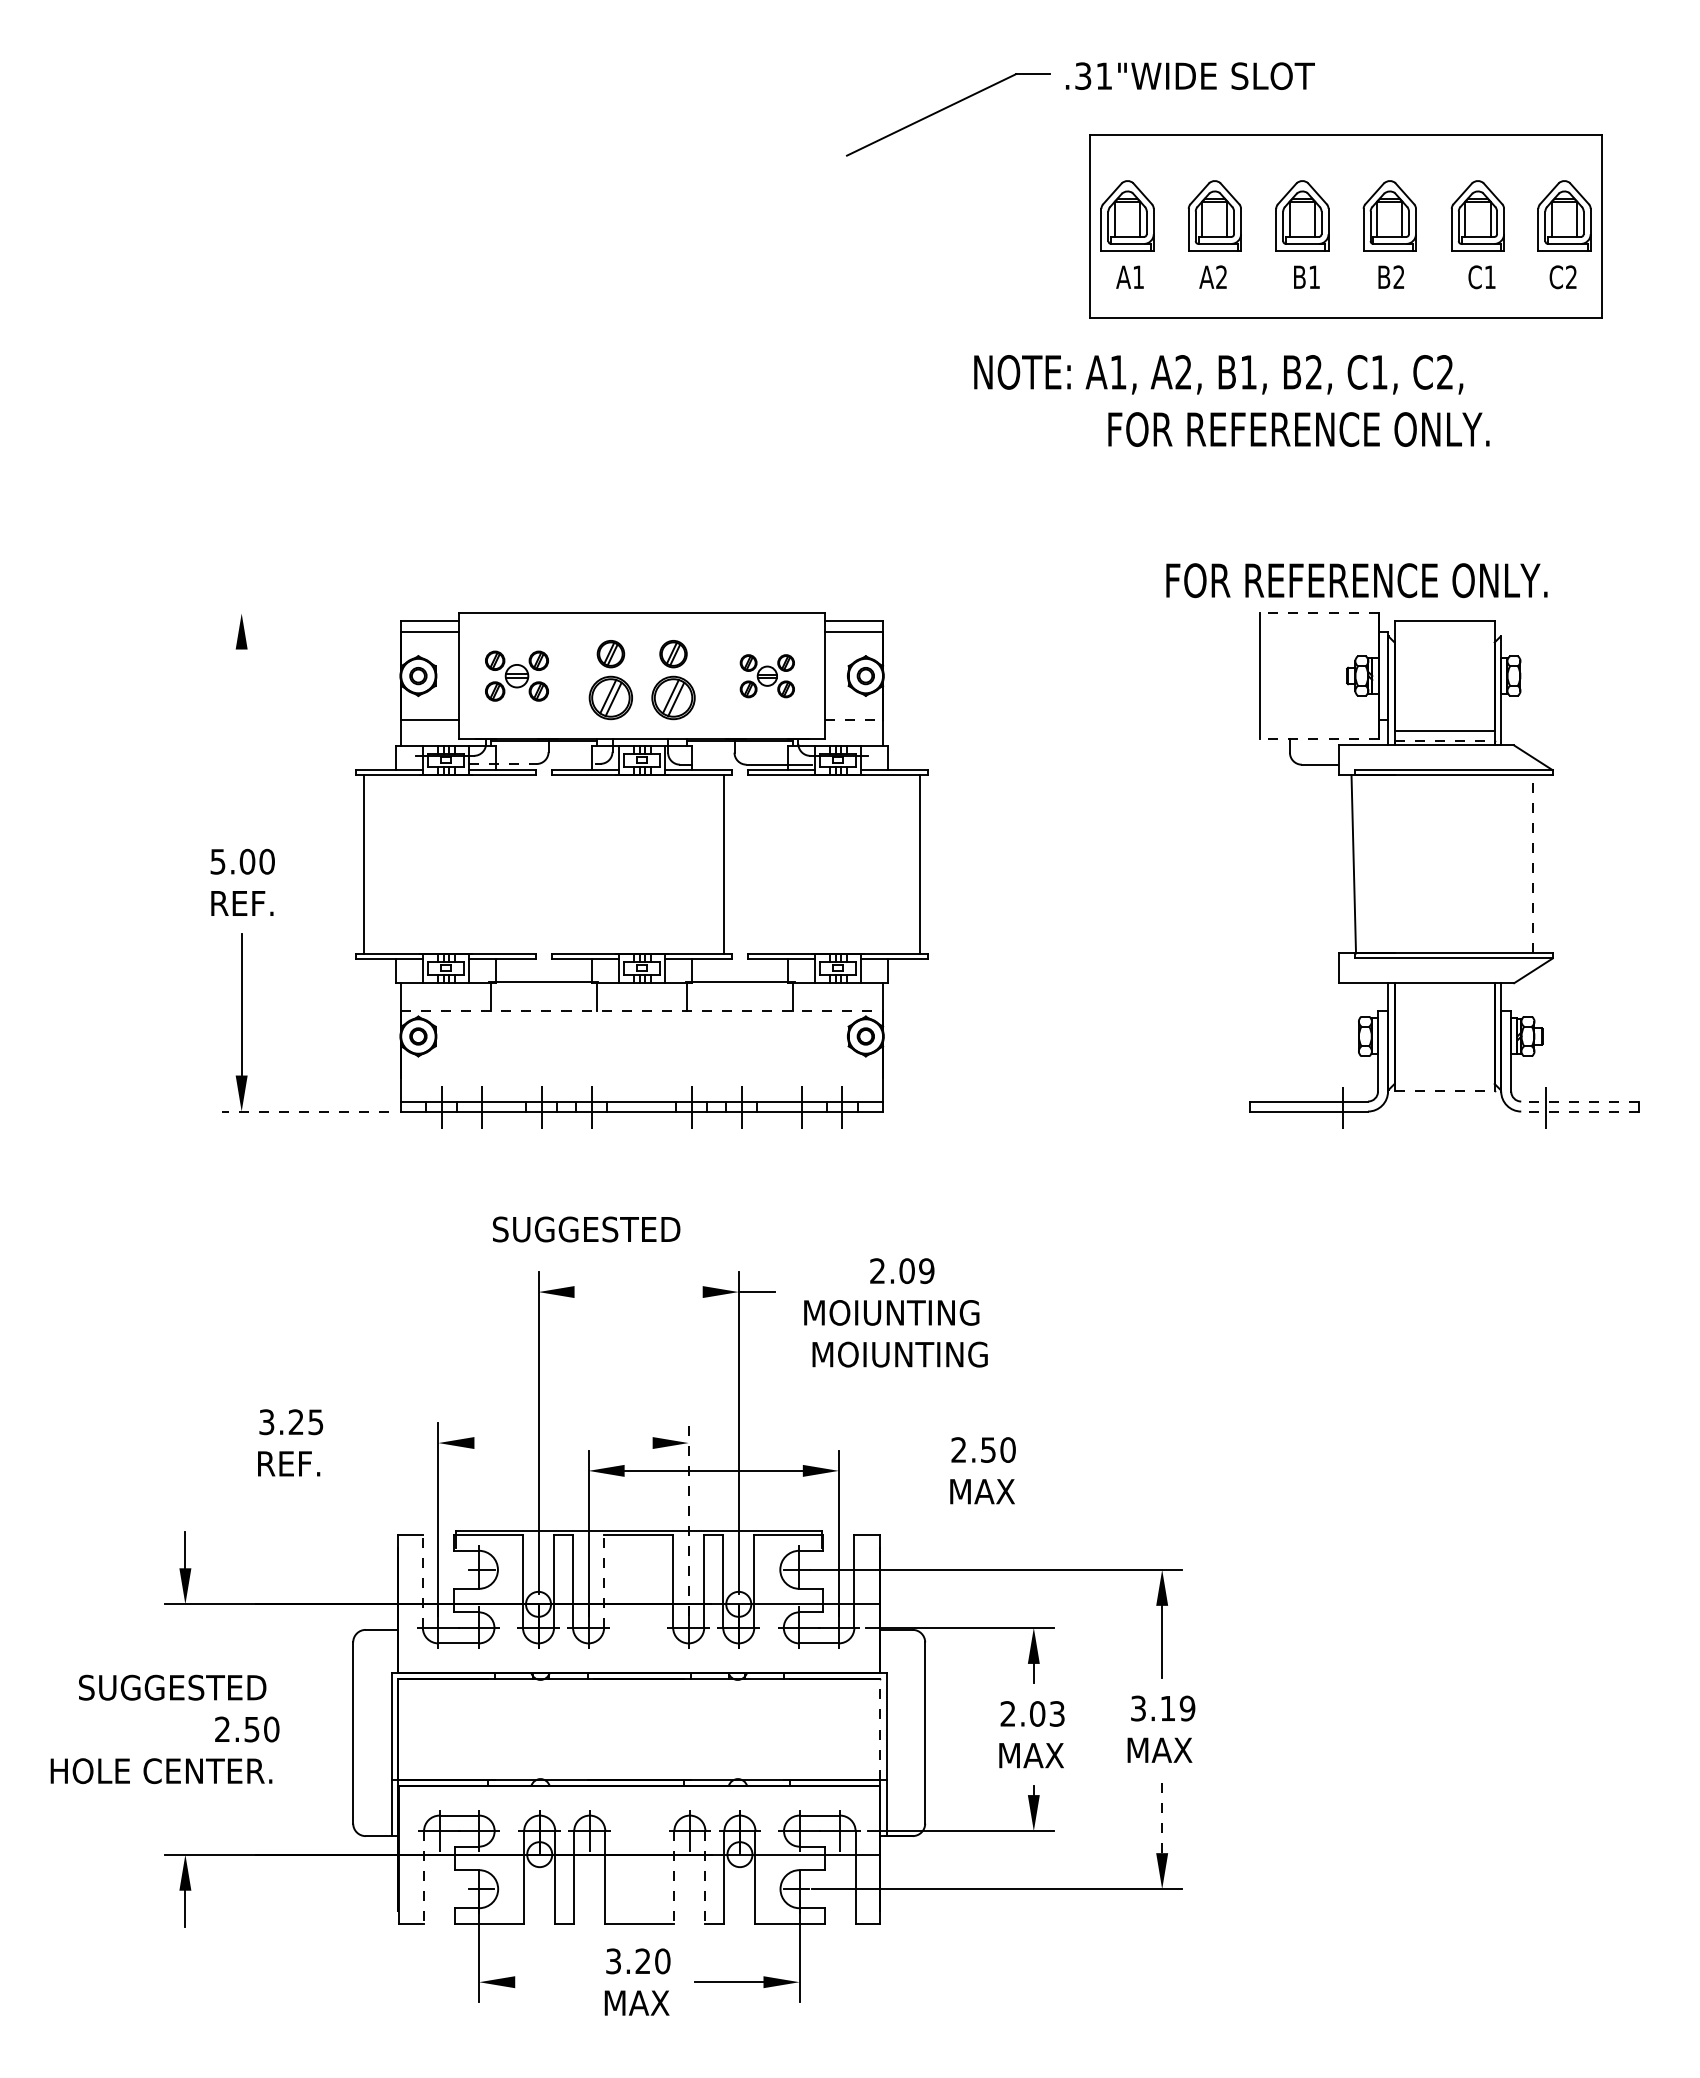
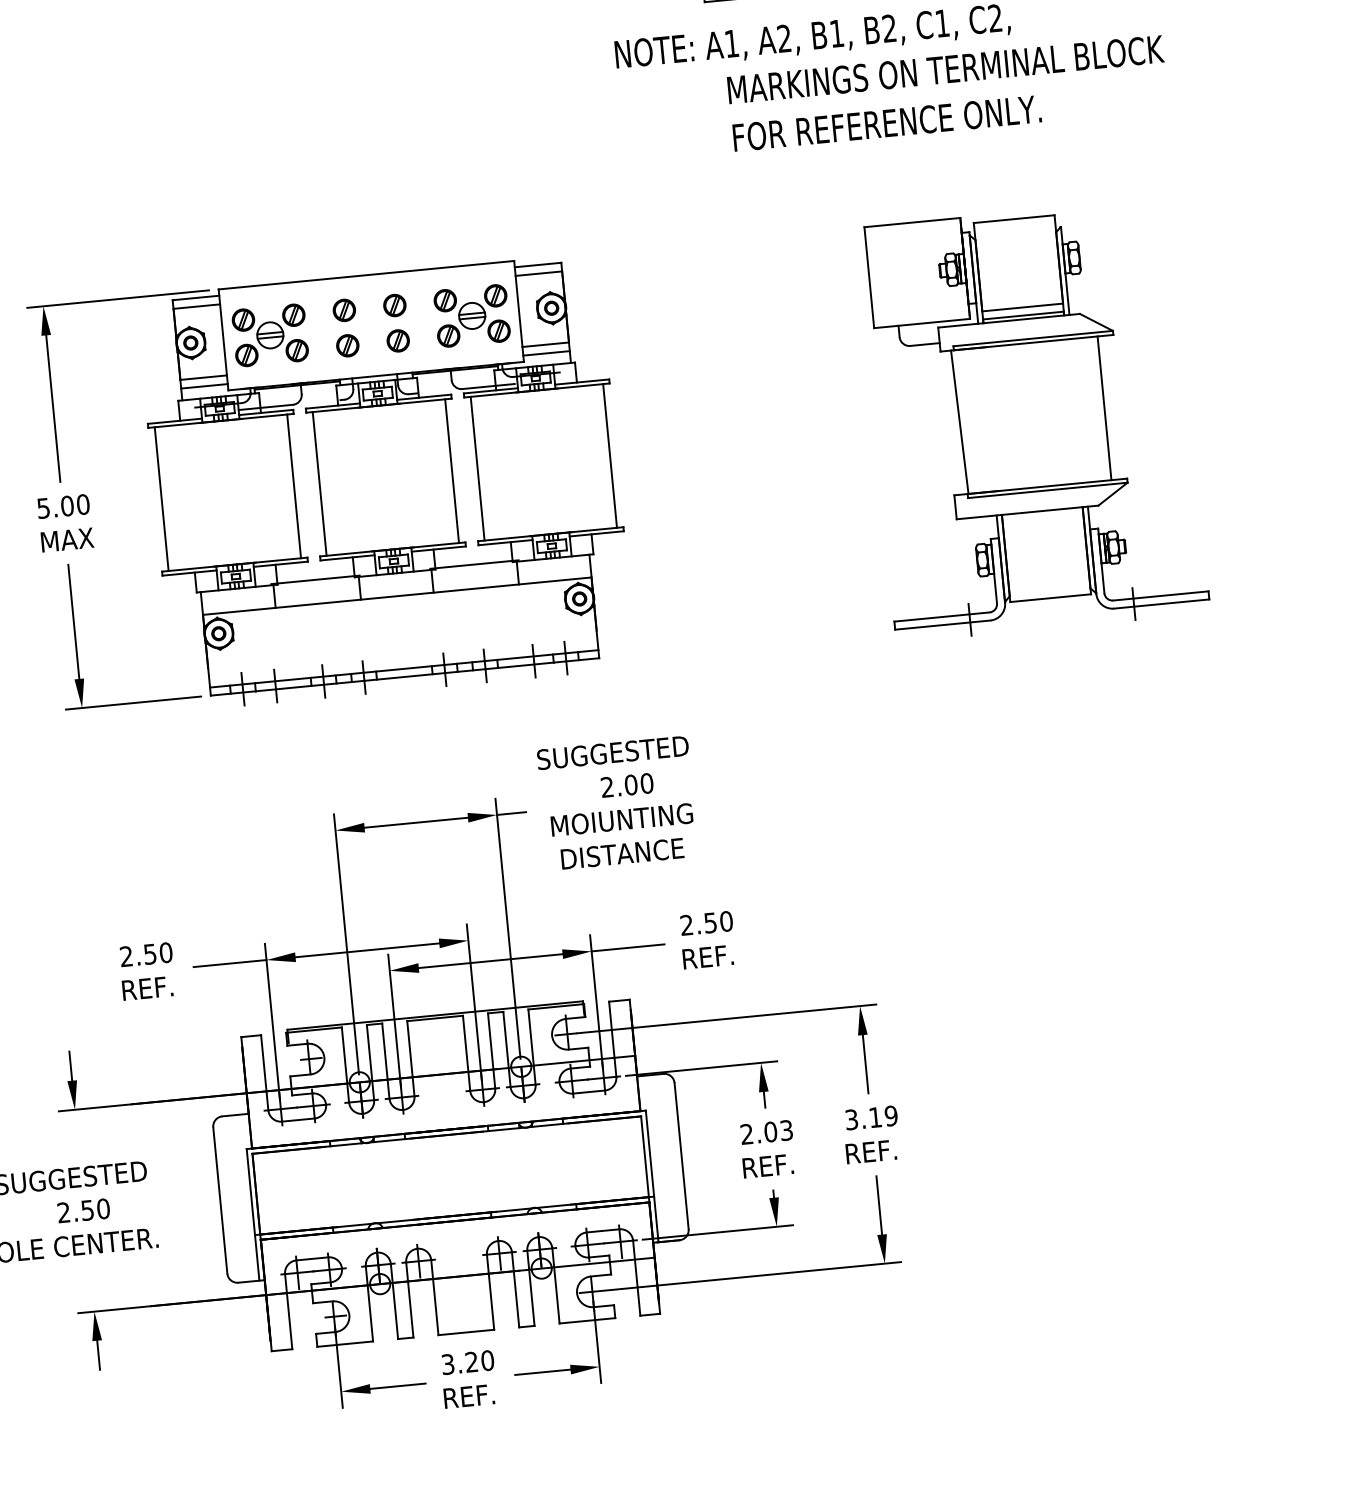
text: (1379, 429) -> (946, 69), FOR REFERENCE ONLY. -> MARKINGS ON TERMINAL BLOCK
text: (1356, 580) -> (886, 123), moved
line: (333, 613) -> (117, 299), added
line: (1318, 613) -> (911, 222), dashed -> solid
part: (516, 676) -> (269, 335), size x1.43
part: (767, 676) -> (472, 316), size x1.67
part: (610, 697) -> (347, 345), size x0.62
part: (673, 697) -> (398, 340), size x0.62
line: (854, 720) -> (545, 345), dashed -> solid
line: (429, 730) -> (203, 386), added
line: (854, 730) -> (546, 353), added
line: (1318, 738) -> (921, 323), dashed -> solid
line: (241, 740) -> (53, 408), added
line: (1445, 740) -> (1024, 315), dashed -> solid
line: (502, 764) -> (265, 407), dashed -> solid
line: (1533, 863) -> (1104, 407), dashed -> solid
line: (528, 864) -> (294, 486), added
line: (560, 864) -> (320, 483), added
line: (755, 864) -> (477, 468), added
text: (244, 903) -> (68, 539), REF. -> MAX
line: (642, 1011) -> (397, 596), dashed -> solid
line: (1445, 1091) -> (1051, 598), dashed -> solid
line: (1579, 1101) -> (1160, 595), dashed -> solid
line: (305, 1111) -> (133, 702), dashed -> solid
line: (1579, 1111) -> (1161, 604), dashed -> solid
text: (586, 1229) -> (612, 752), moved
text: (926, 1271) -> (646, 783), 2.09 -> 2.00
line: (638, 1292) -> (416, 823), added
text: (901, 1354) -> (633, 852), MOIUNTING -> DISTANCE
text: (291, 1422) -> (146, 954), 3.25 -> 2.50
line: (393, 1443) -> (230, 963), added
line: (563, 1443) -> (367, 950), added
line: (883, 1470) -> (627, 947), added
text: (983, 1491) -> (709, 956), MAX -> REF.
line: (688, 1518) -> (474, 1001), dashed -> solid
line: (422, 1581) -> (264, 1072), dashed -> solid
line: (604, 1581) -> (411, 1058), dashed -> solid
text: (247, 1729) -> (83, 1210), moved
line: (880, 1729) -> (645, 1156), dashed -> solid
text: (1161, 1749) -> (873, 1151), MAX -> REF.
text: (1032, 1755) -> (769, 1165), MAX -> REF.
line: (1162, 1816) -> (879, 1205), dashed -> solid
line: (424, 1877) -> (289, 1311), dashed -> solid
line: (674, 1877) -> (490, 1292), dashed -> solid
line: (705, 1877) -> (515, 1289), dashed -> solid
line: (549, 1982) -> (397, 1386), added
text: (638, 2002) -> (471, 1395), MAX -> REF.

